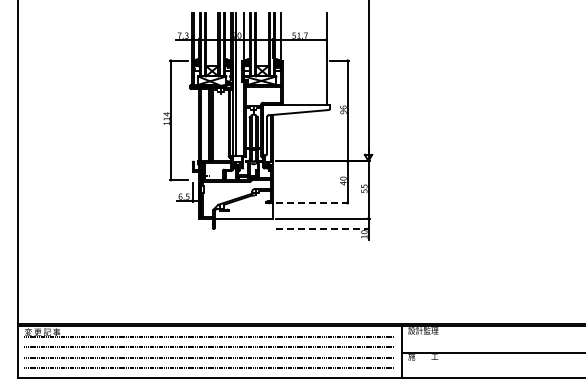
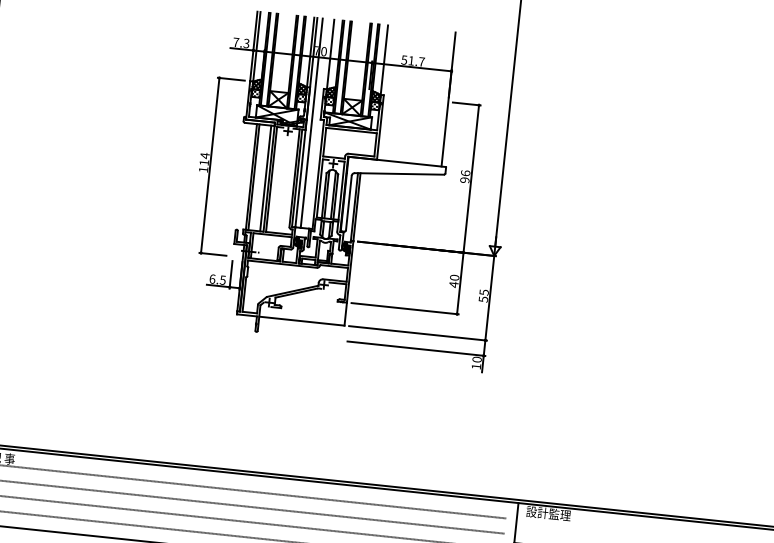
line: (312, 202) -> (405, 308), dashed -> solid
line: (322, 229) -> (416, 349), dashed -> solid

